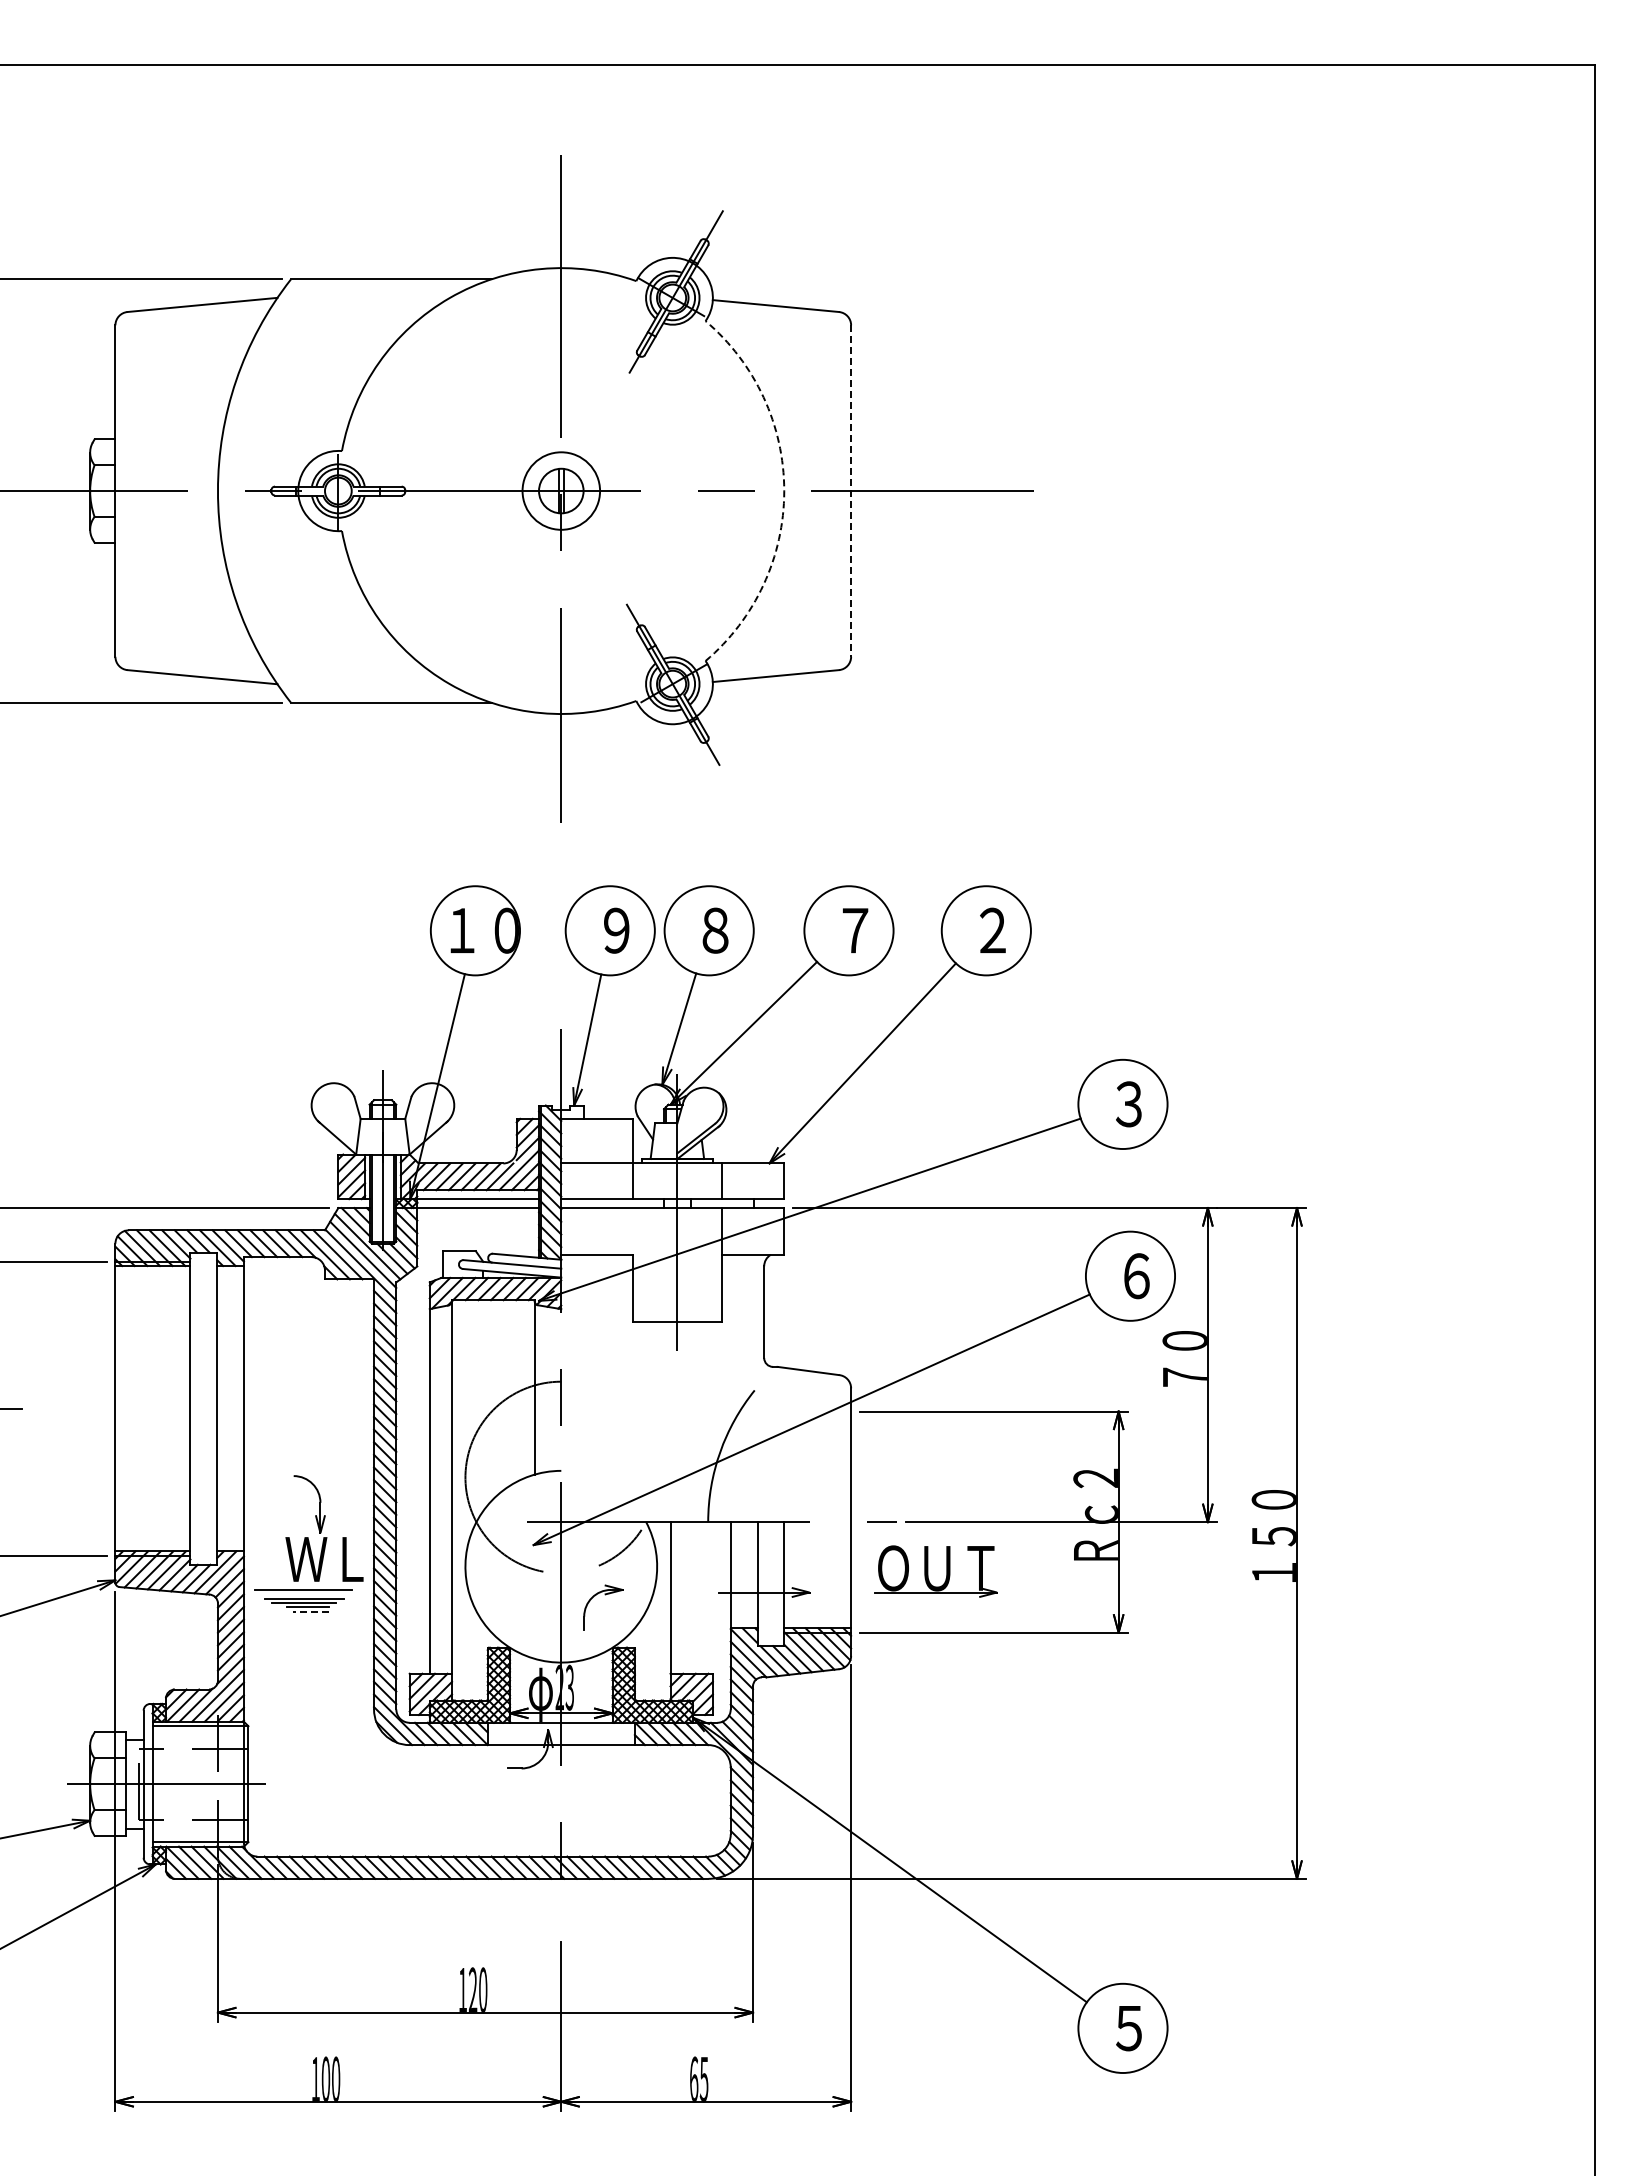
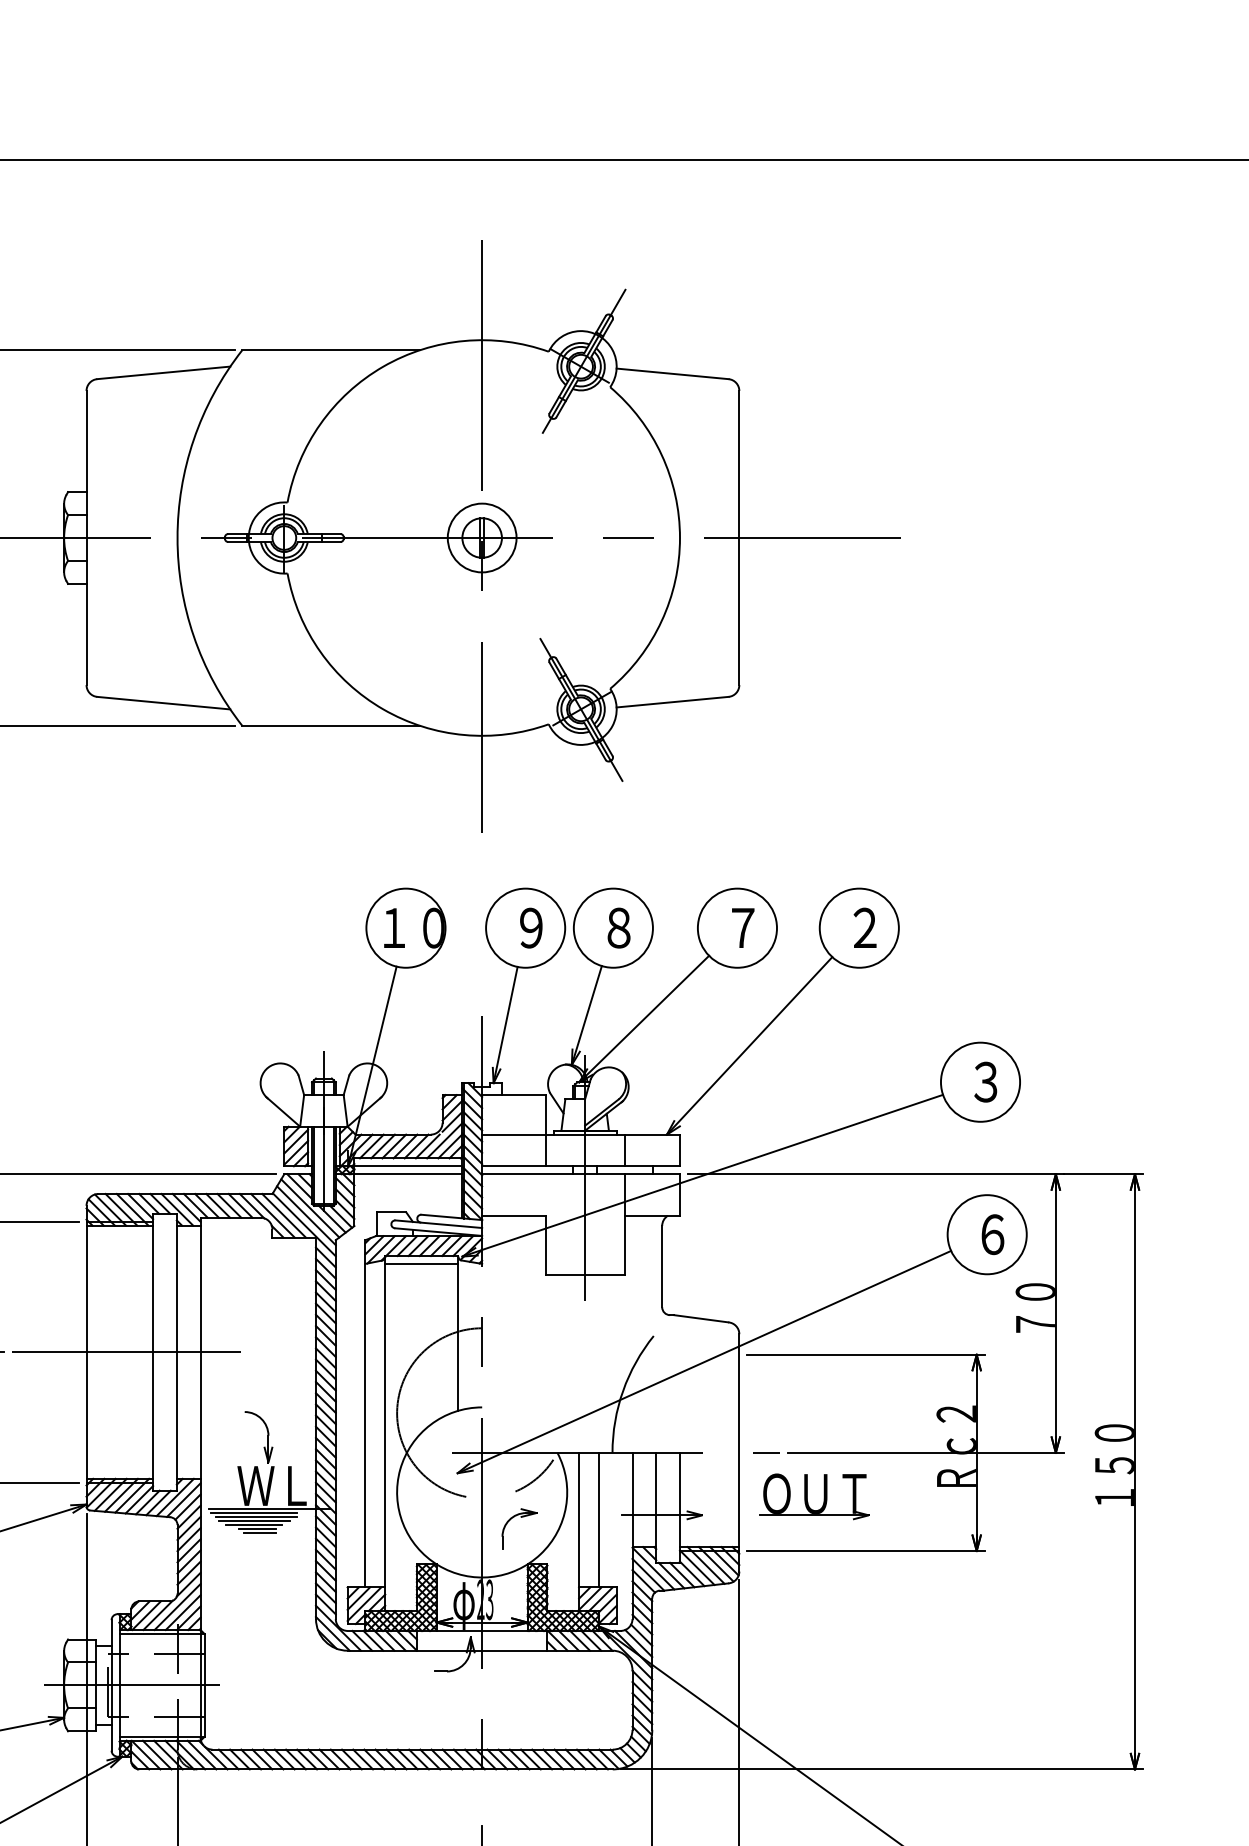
arc: (784, 491) -> (680, 538), dashed -> solid
line: (851, 491) -> (739, 538), dashed -> solid
line: (493, 1309) -> (422, 1264), added
line: (160, 1408) -> (126, 1352), added
line: (321, 1585) -> (269, 1509), added
line: (306, 1594) -> (256, 1517), added
line: (692, 1597) -> (598, 1519), added
line: (310, 1611) -> (259, 1532), dashed -> solid

